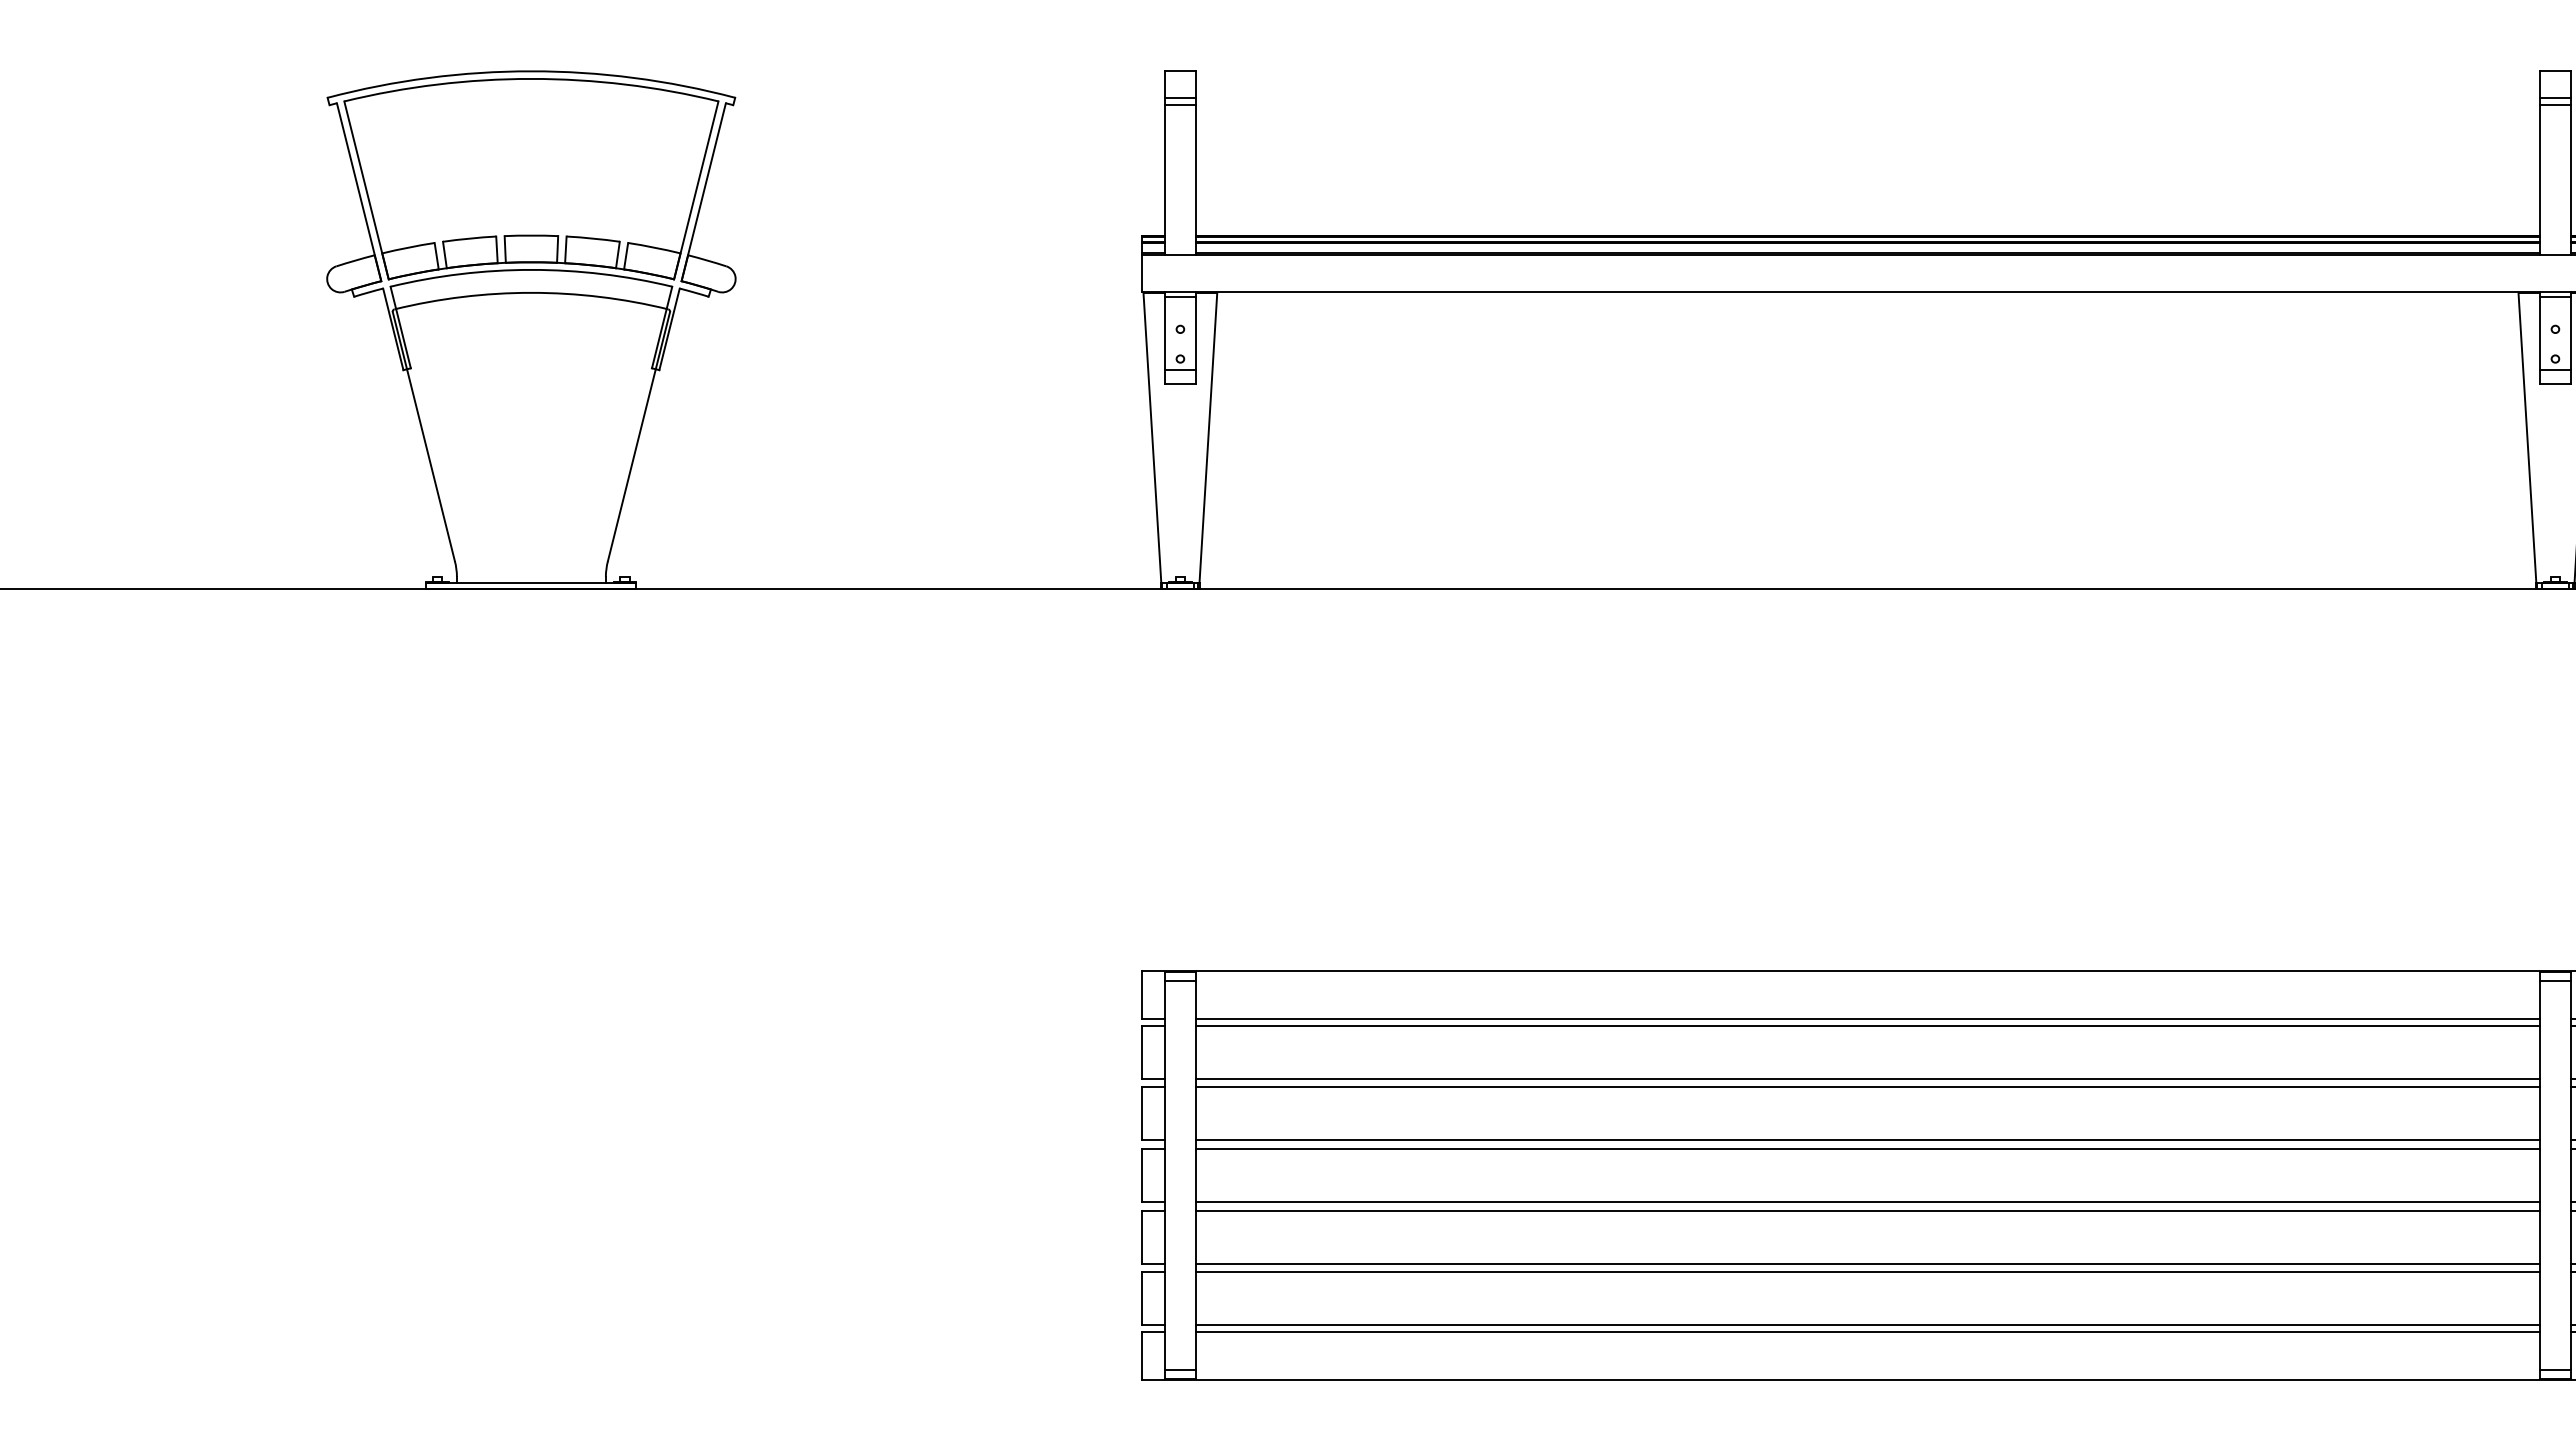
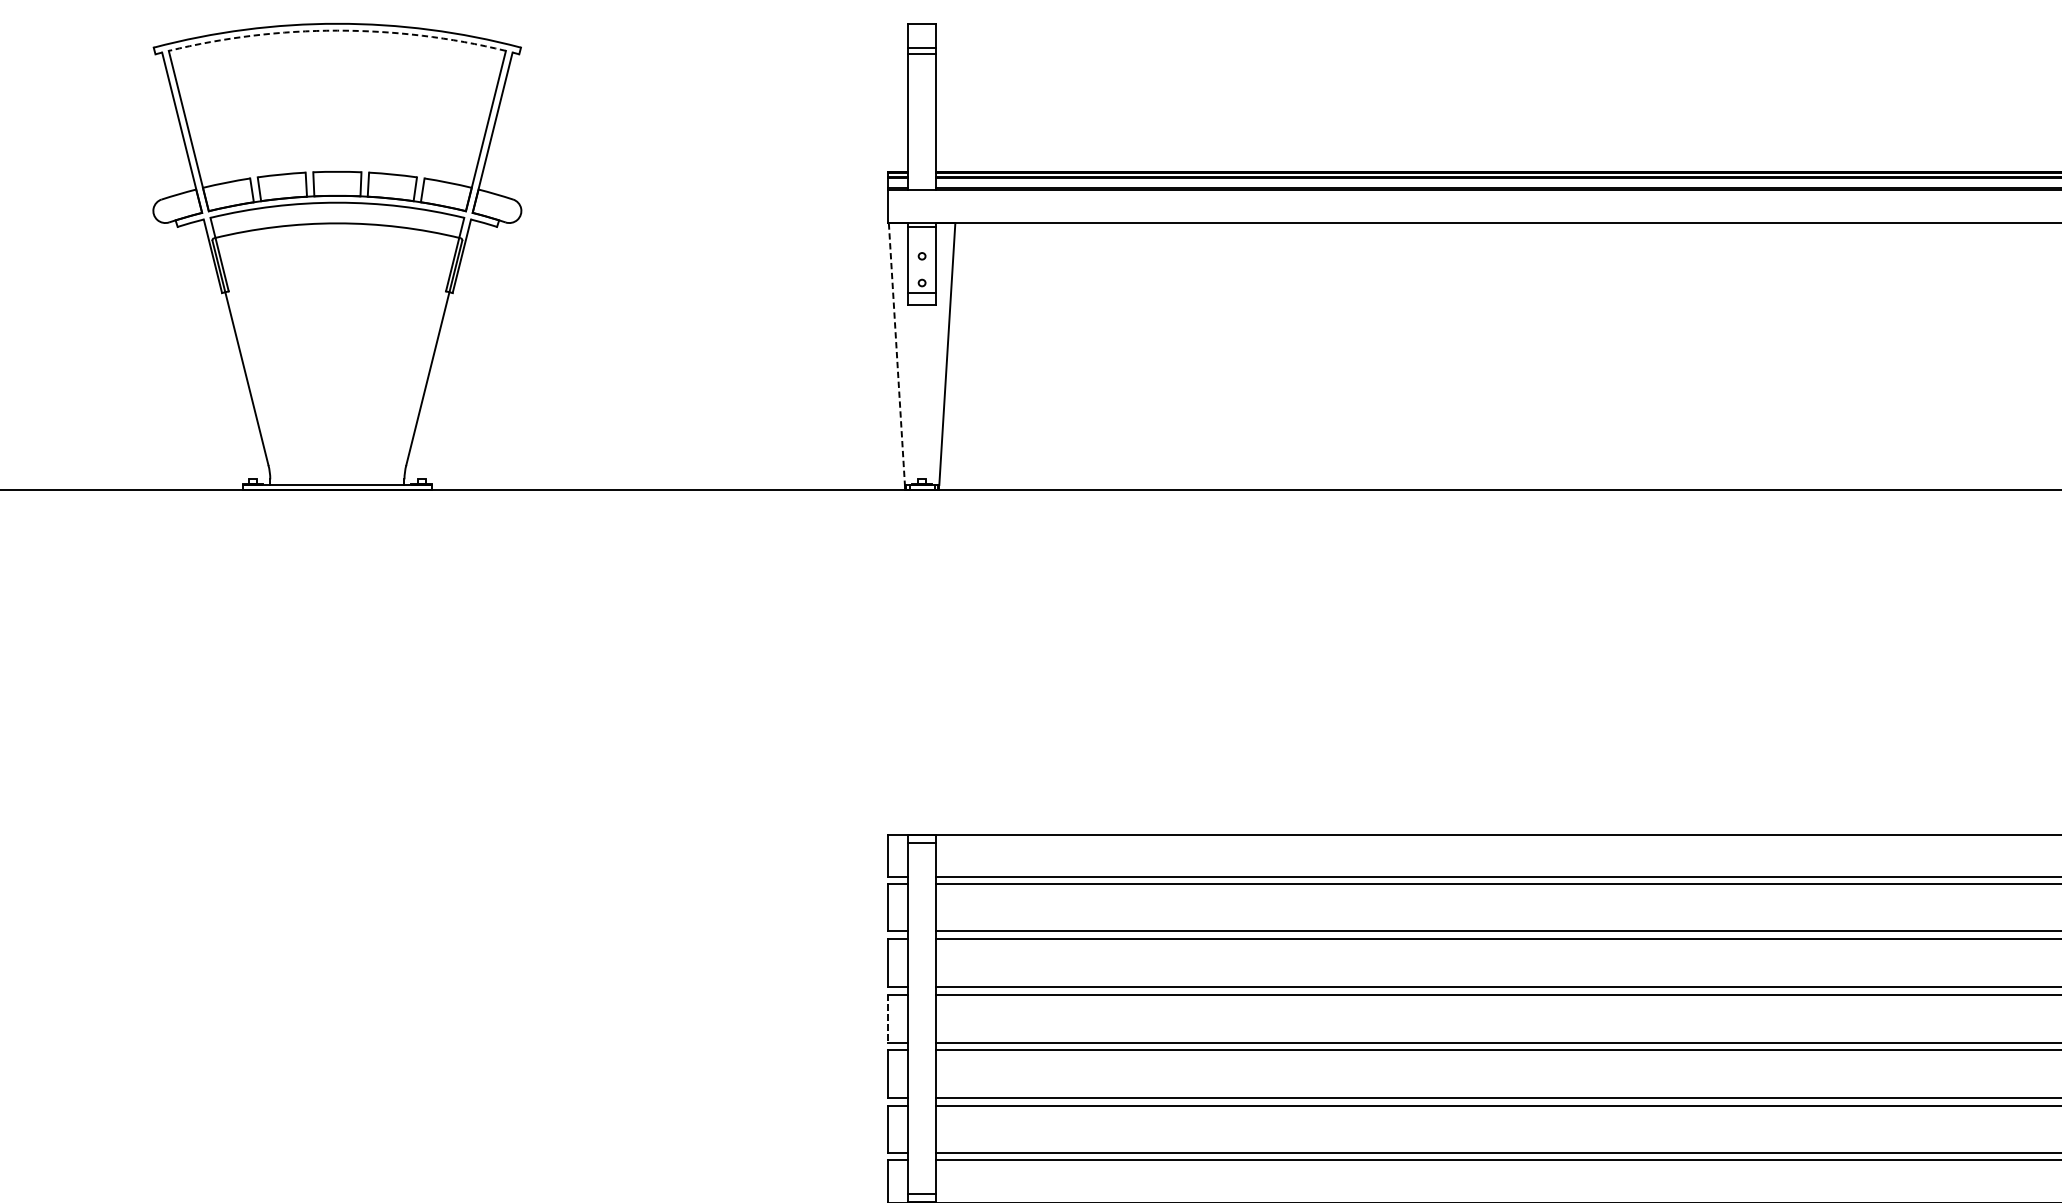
arc: (531, 78) -> (337, 30), solid -> dashed
line: (1152, 438) -> (896, 354), solid -> dashed
line: (1142, 1175) -> (887, 1018), solid -> dashed

